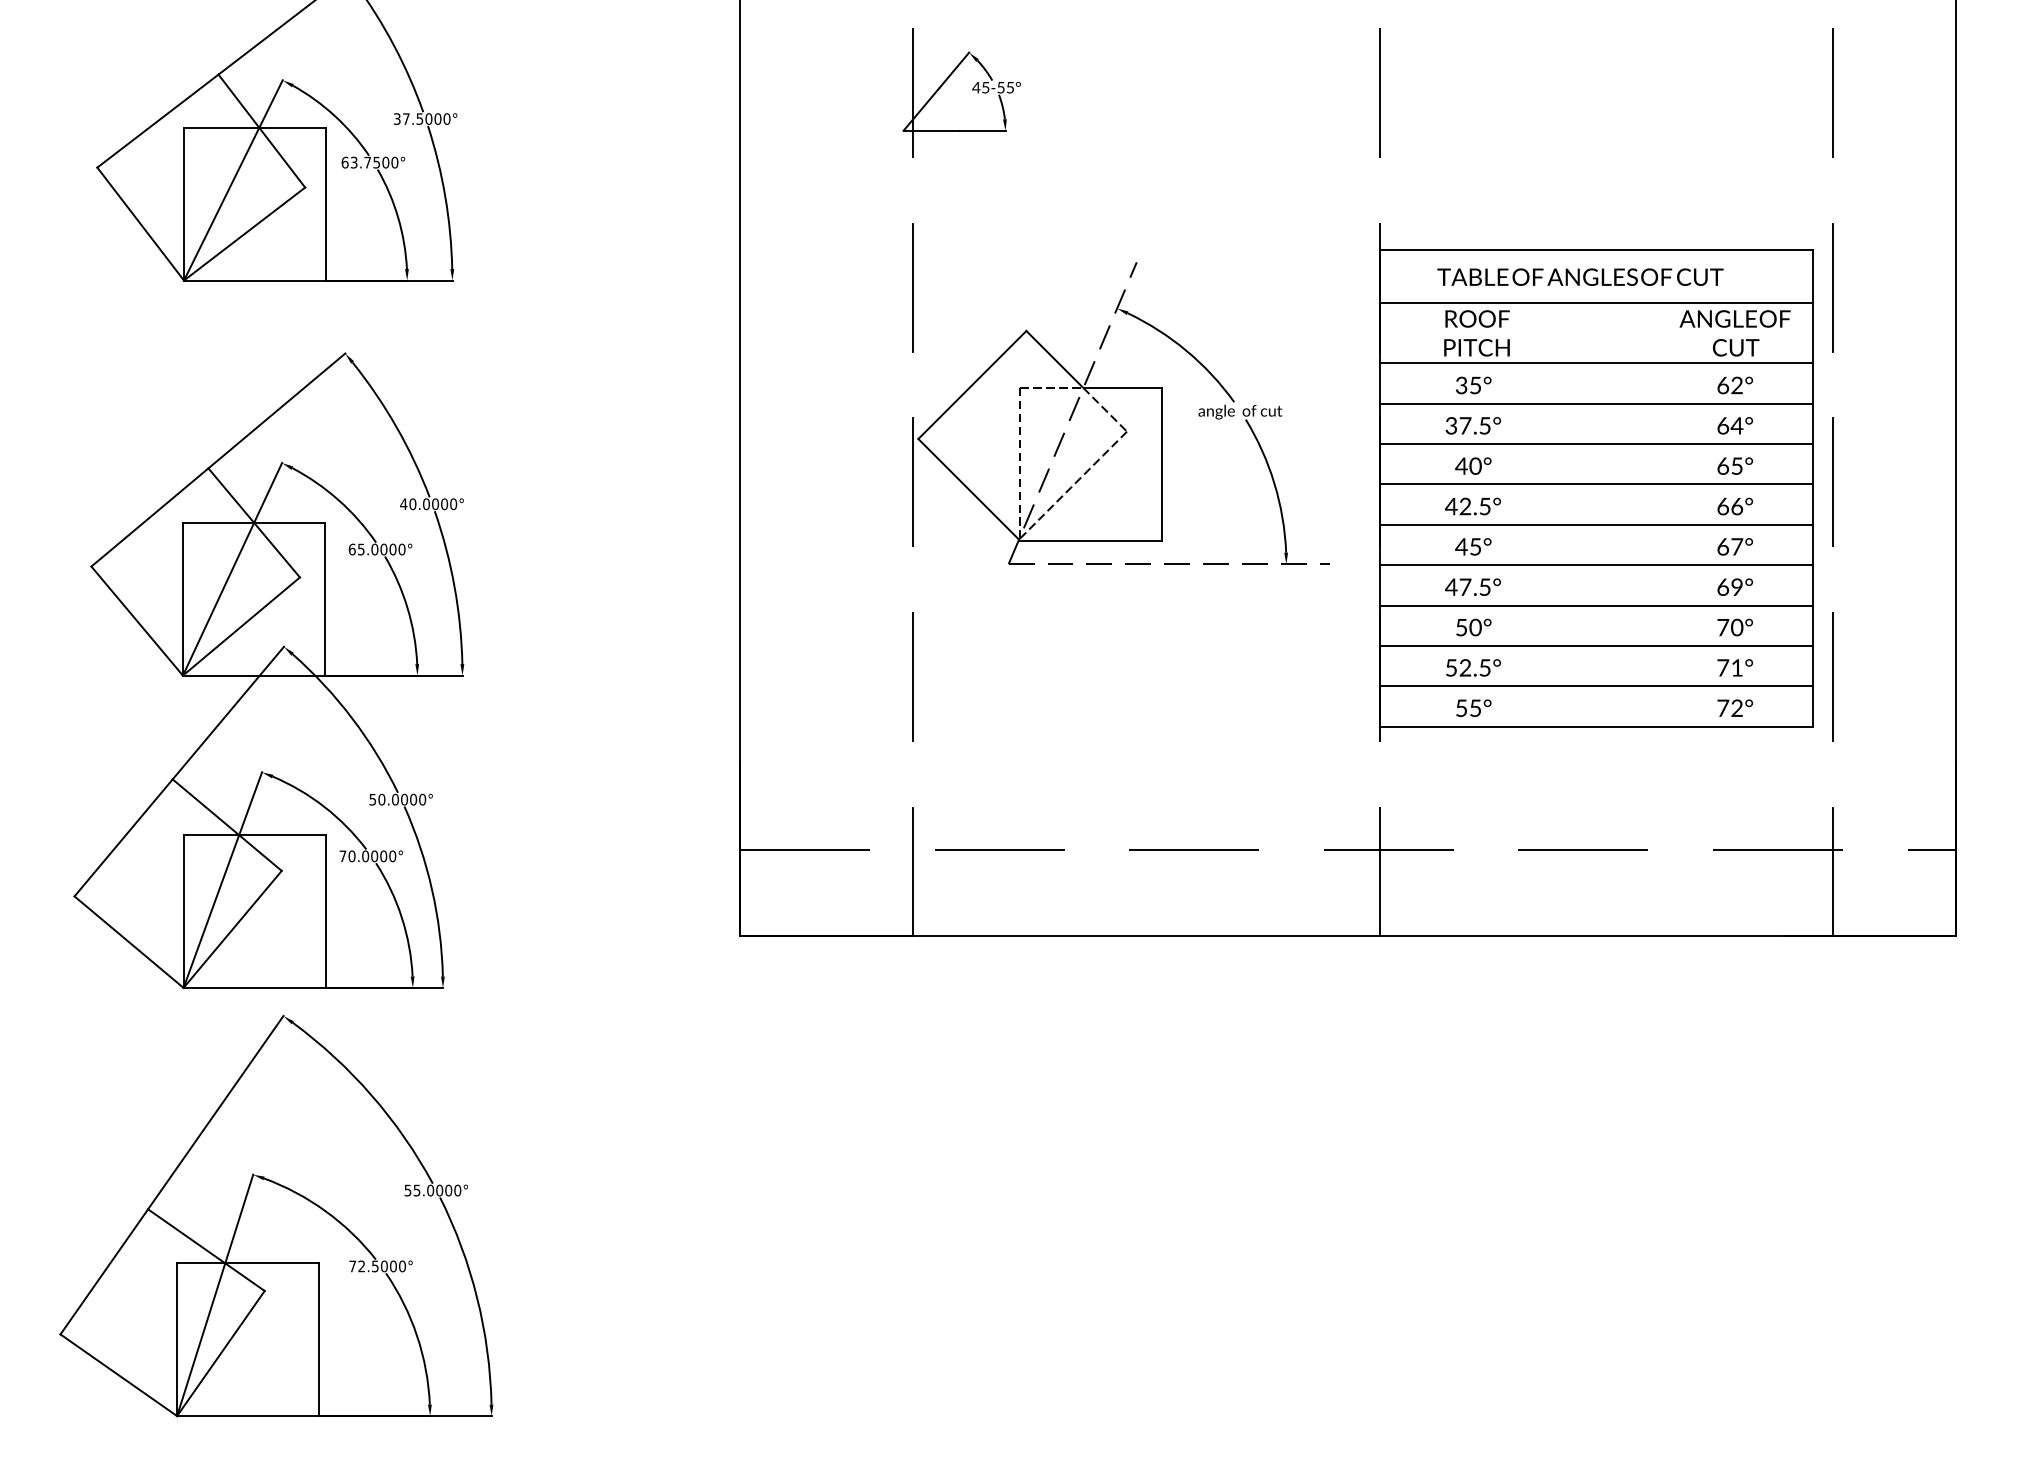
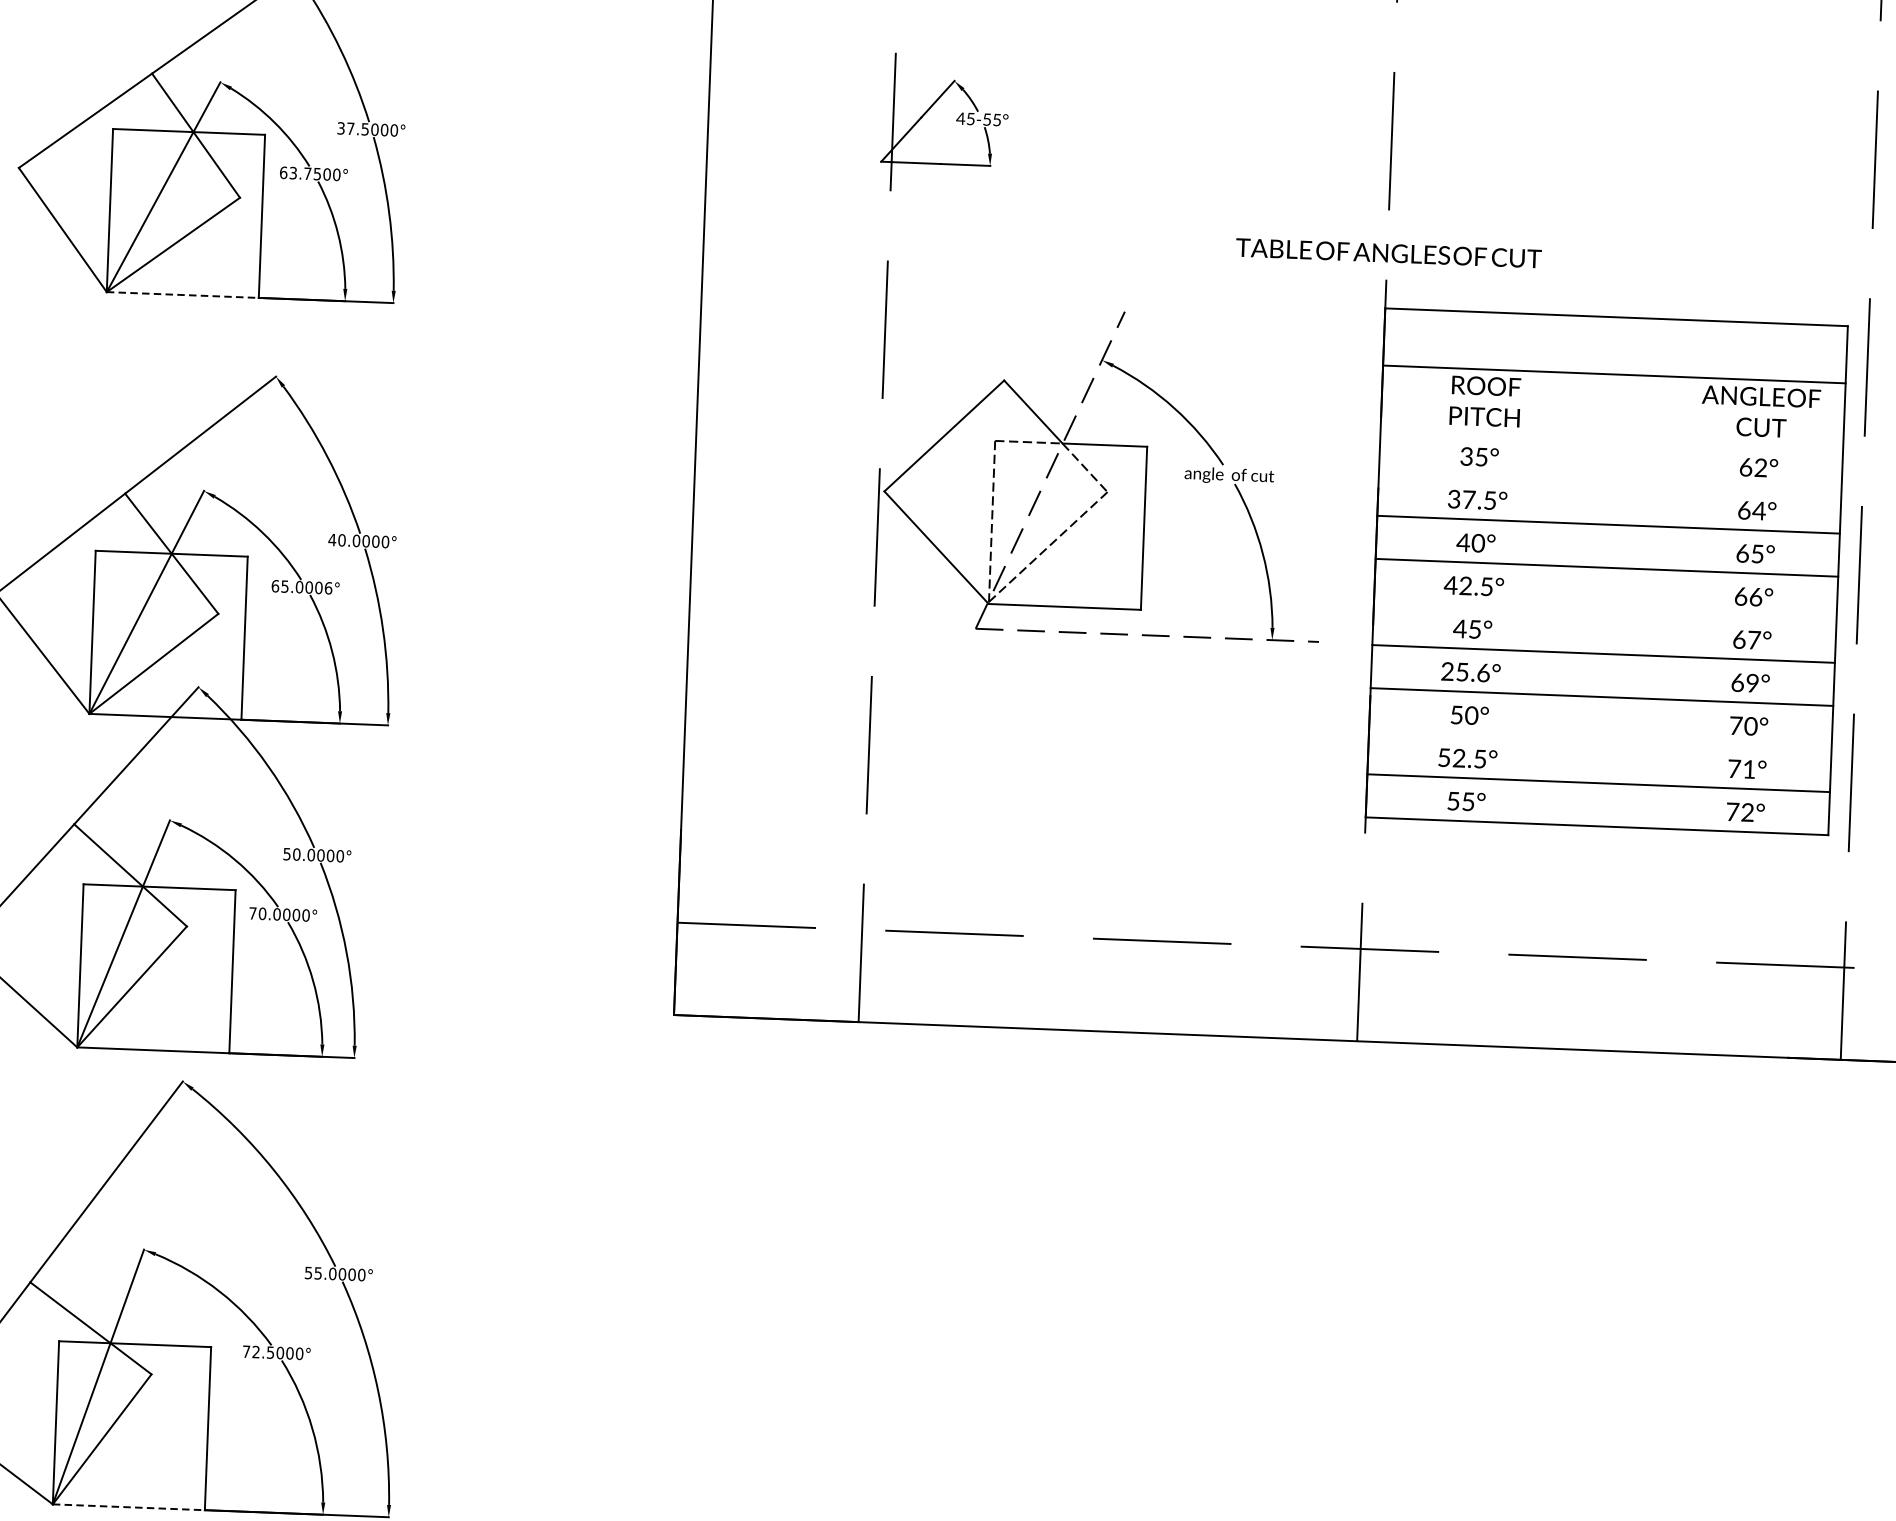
text: (1580, 276) -> (1388, 252), moved
line: (255, 280) -> (183, 294), solid -> dashed
line: (1596, 363) -> (1611, 438), removed
line: (1596, 403) -> (1610, 481), removed
line: (1596, 524) -> (1605, 610), removed
text: (401, 549) -> (328, 588), 65.0000° -> 65.0006°
text: (1468, 586) -> (1465, 671), 47.5° -> 25.6°
line: (1596, 645) -> (1600, 739), removed
line: (248, 1416) -> (129, 1507), solid -> dashed

